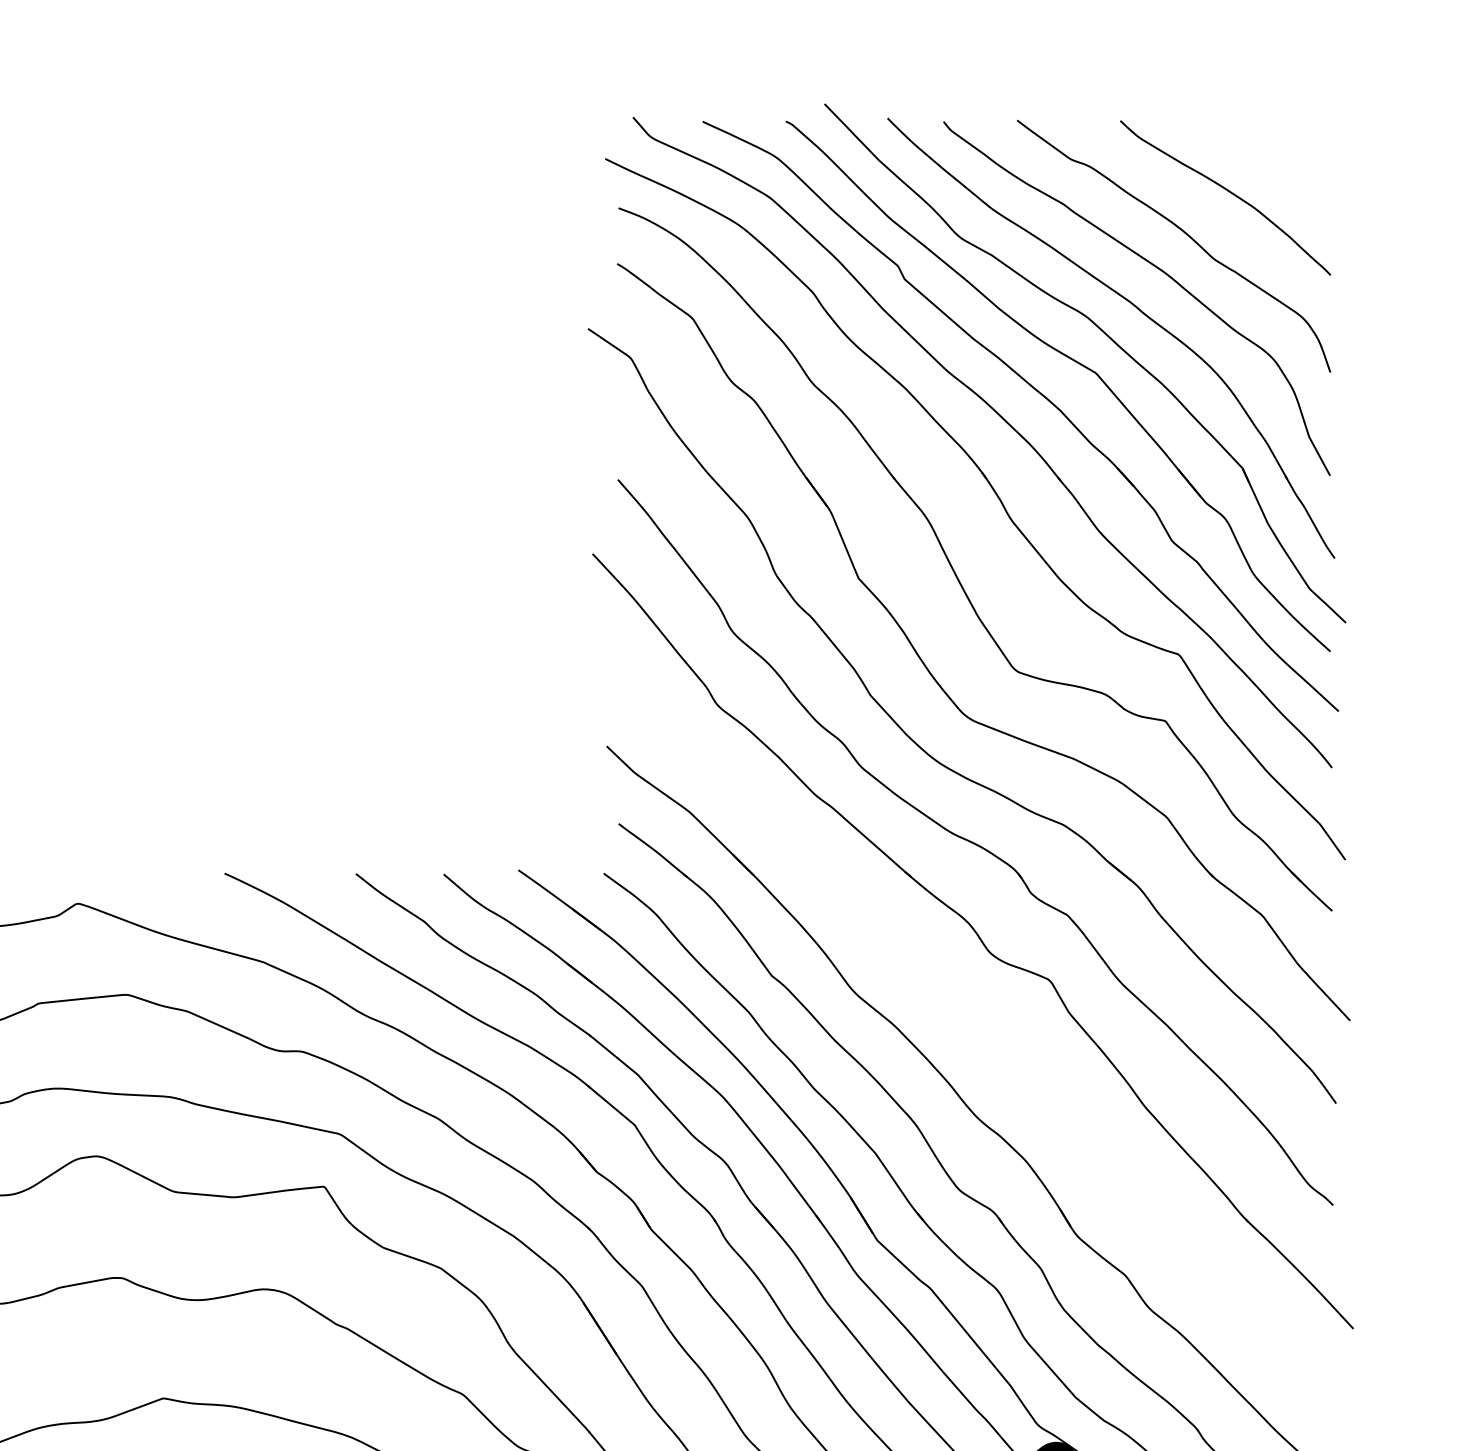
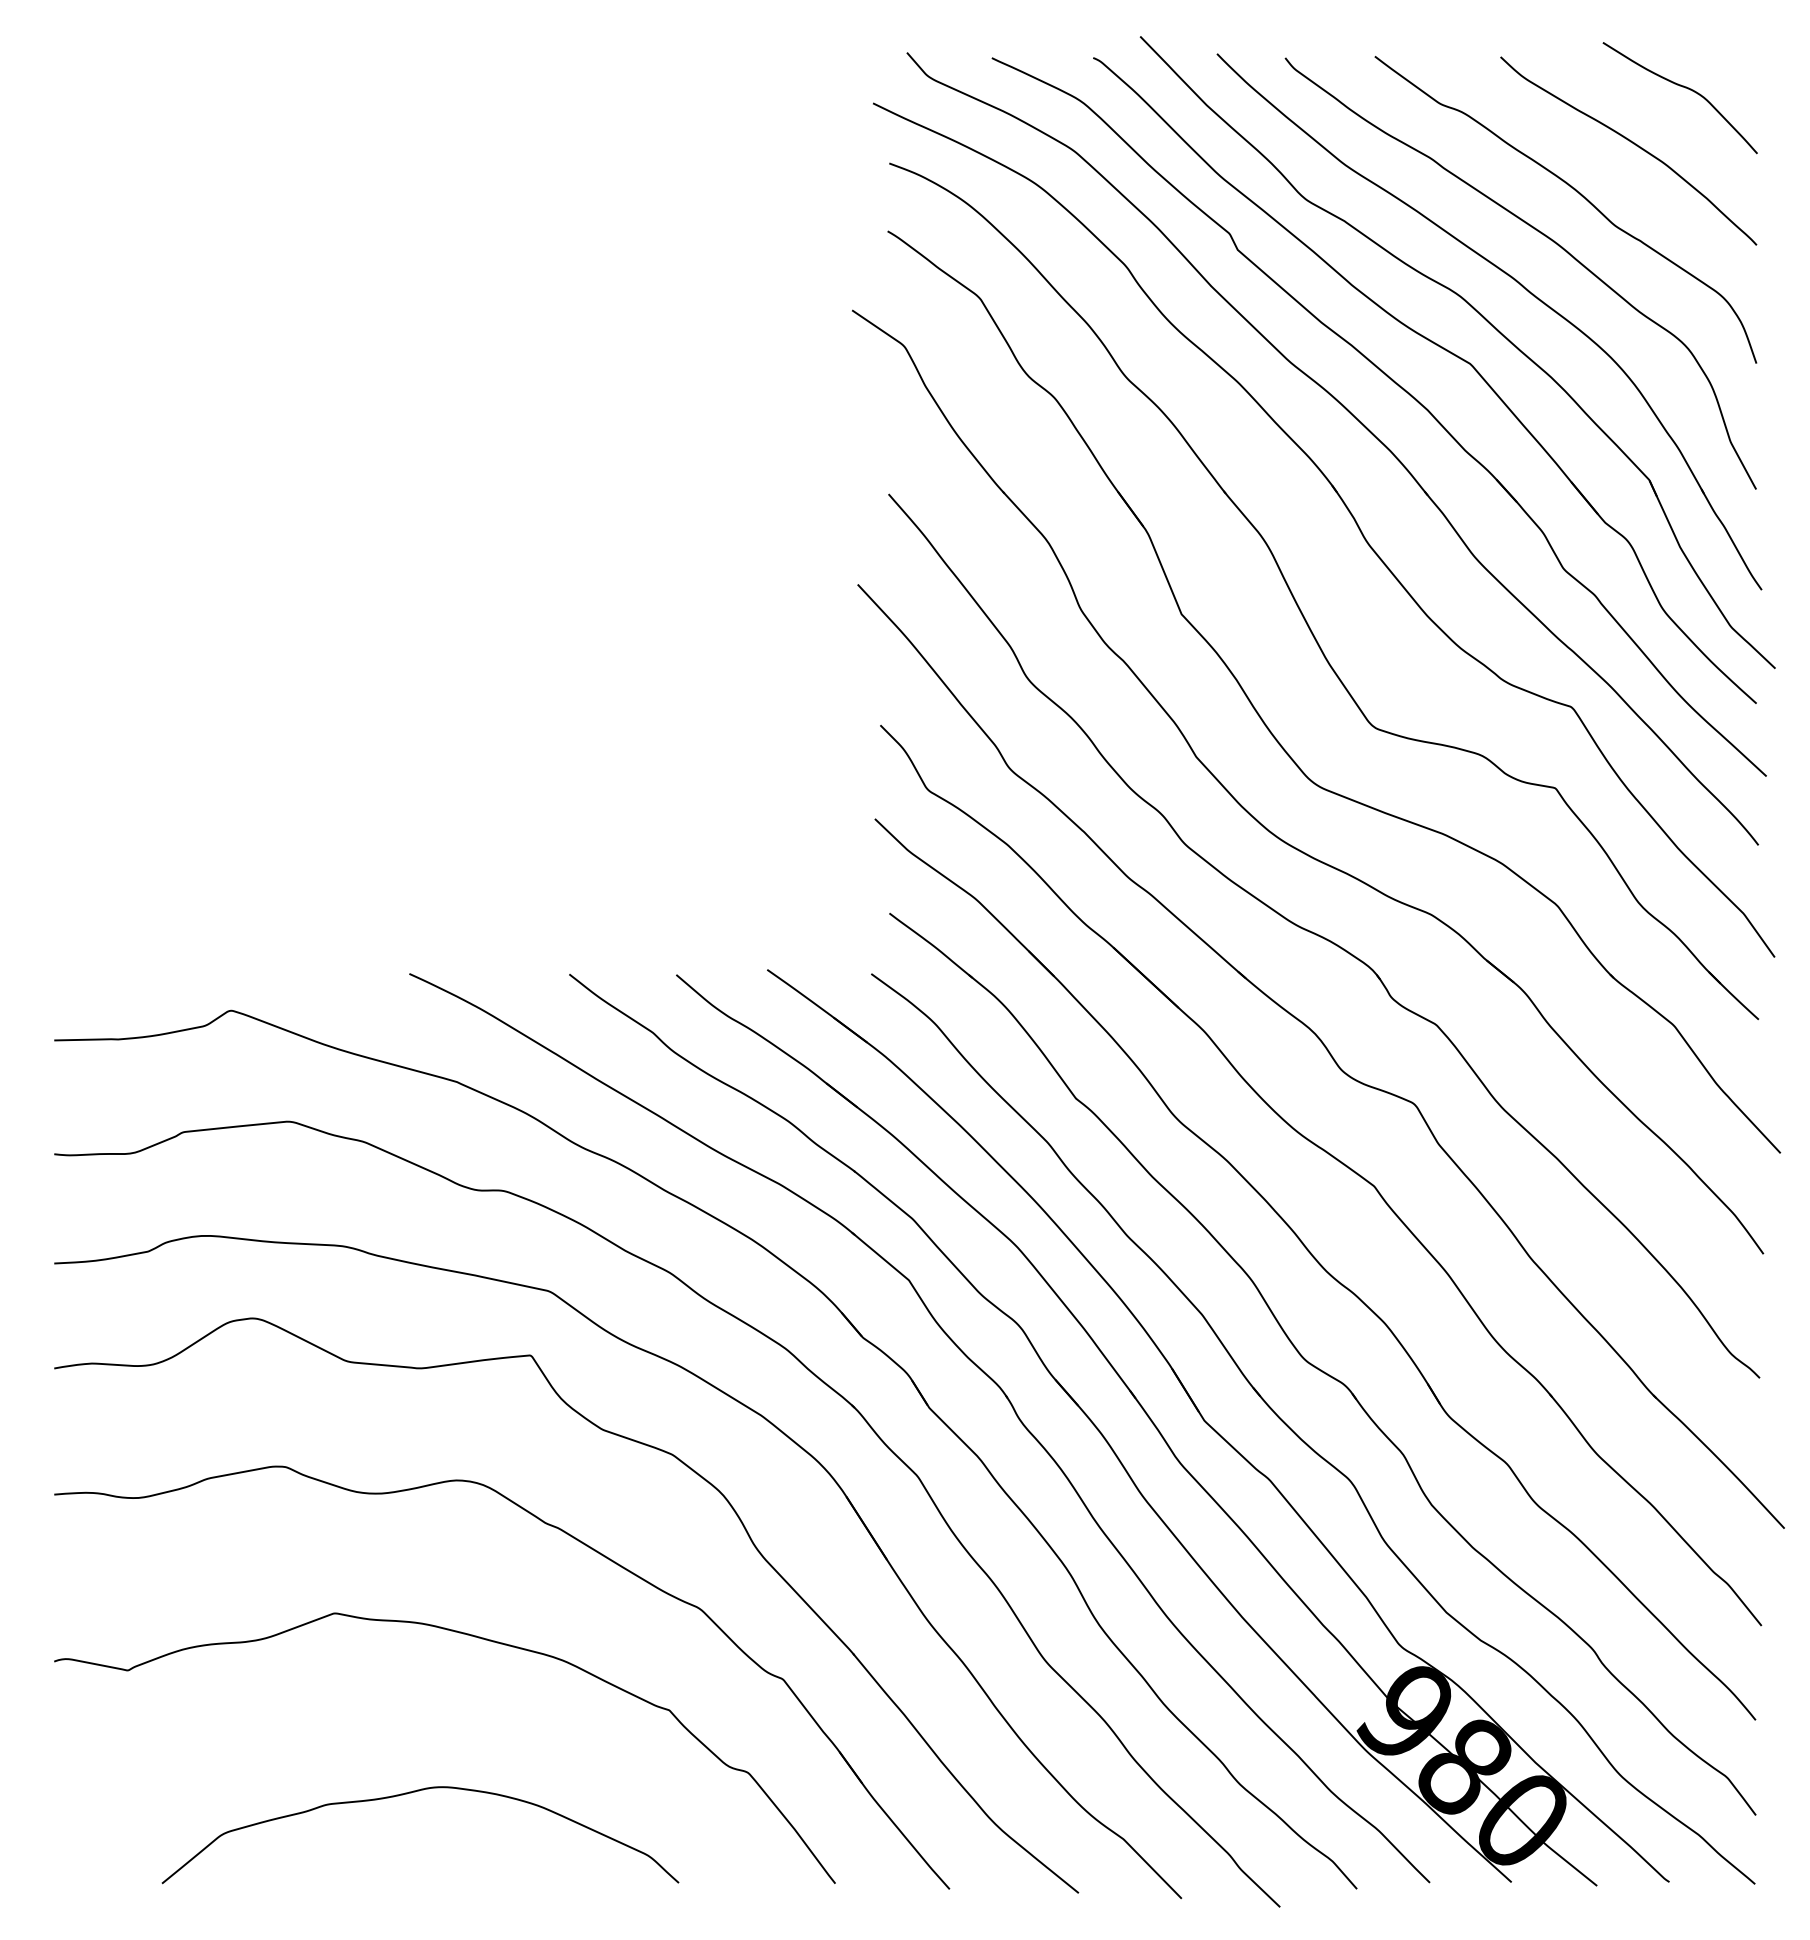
curve: (1269, 145) -> (1682, 87), added
part: (983, 1025) -> (1333, 1158), added

